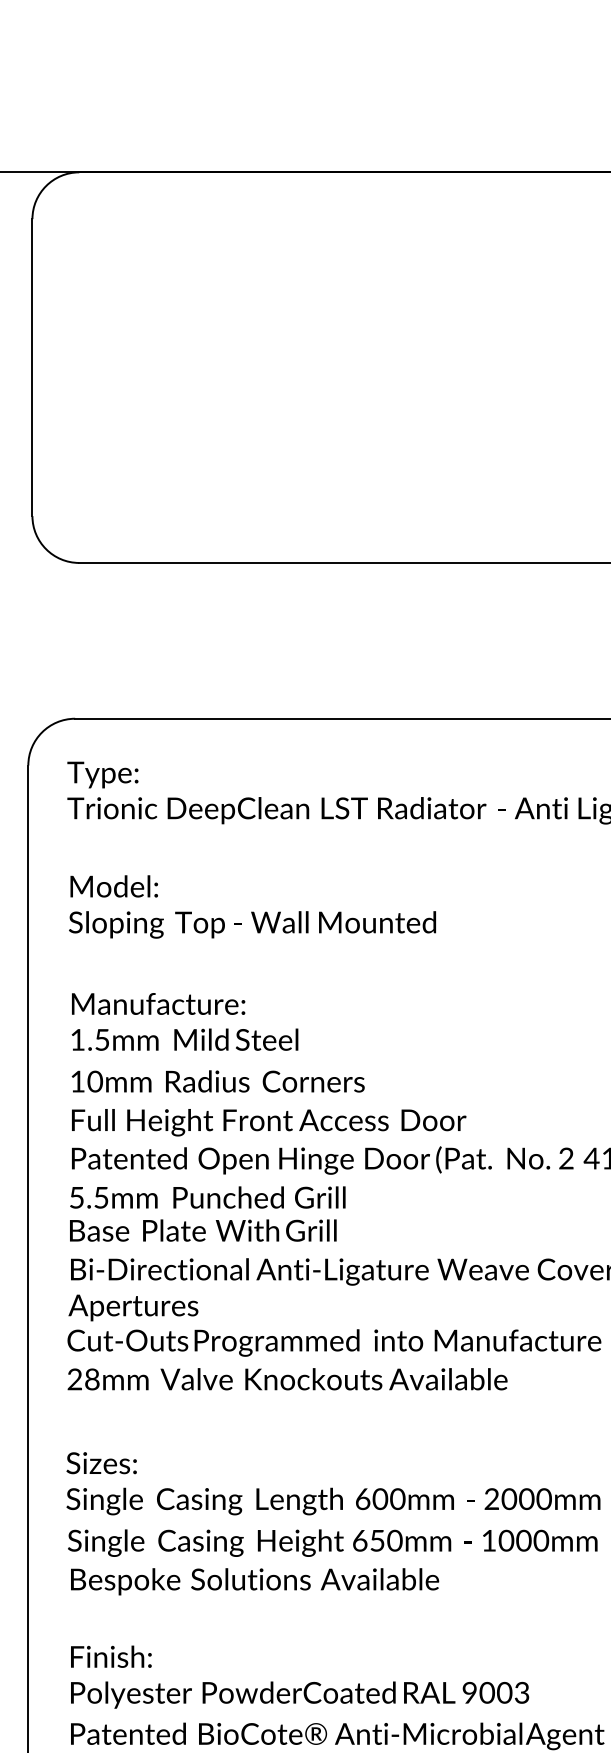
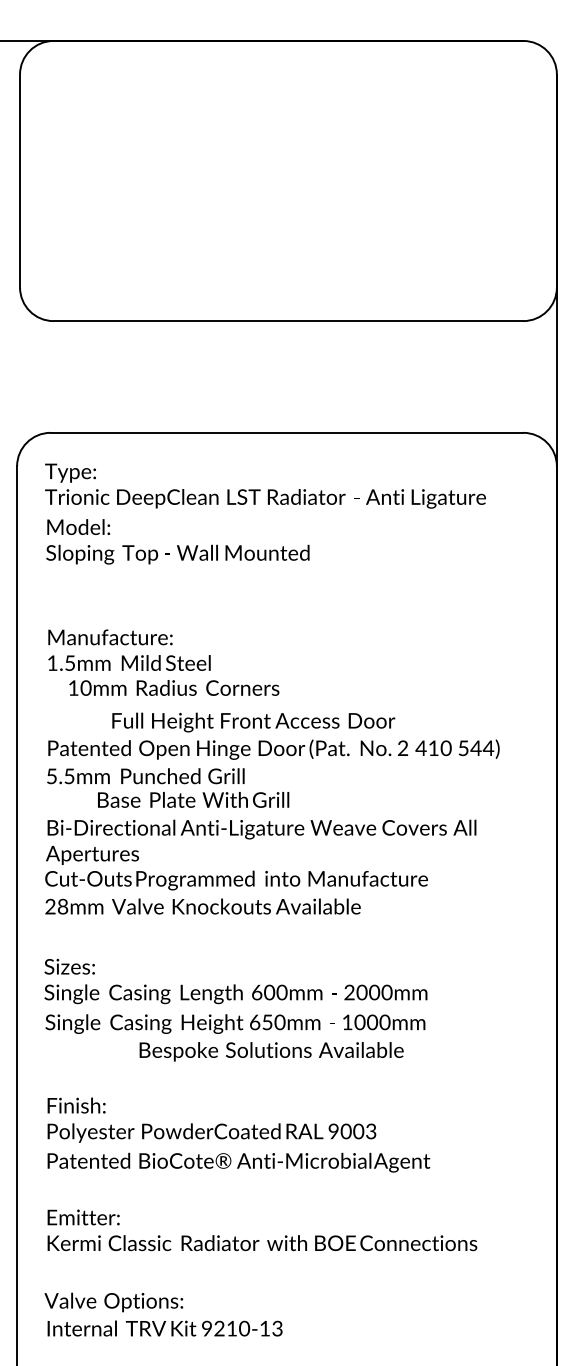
text: (251, 906) -> (177, 541), moved
text: (218, 1080) -> (174, 687), moved
text: (268, 1122) -> (253, 722), moved
text: (203, 1229) -> (193, 799), moved
text: (254, 1581) -> (271, 1051), moved

